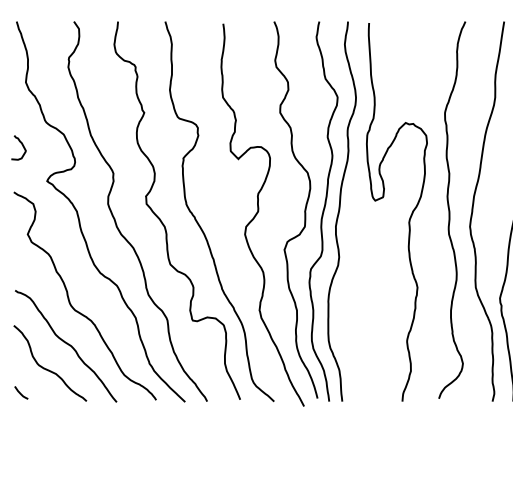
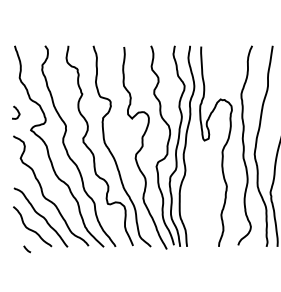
curve: (21, 393) -> (27, 249), moved

